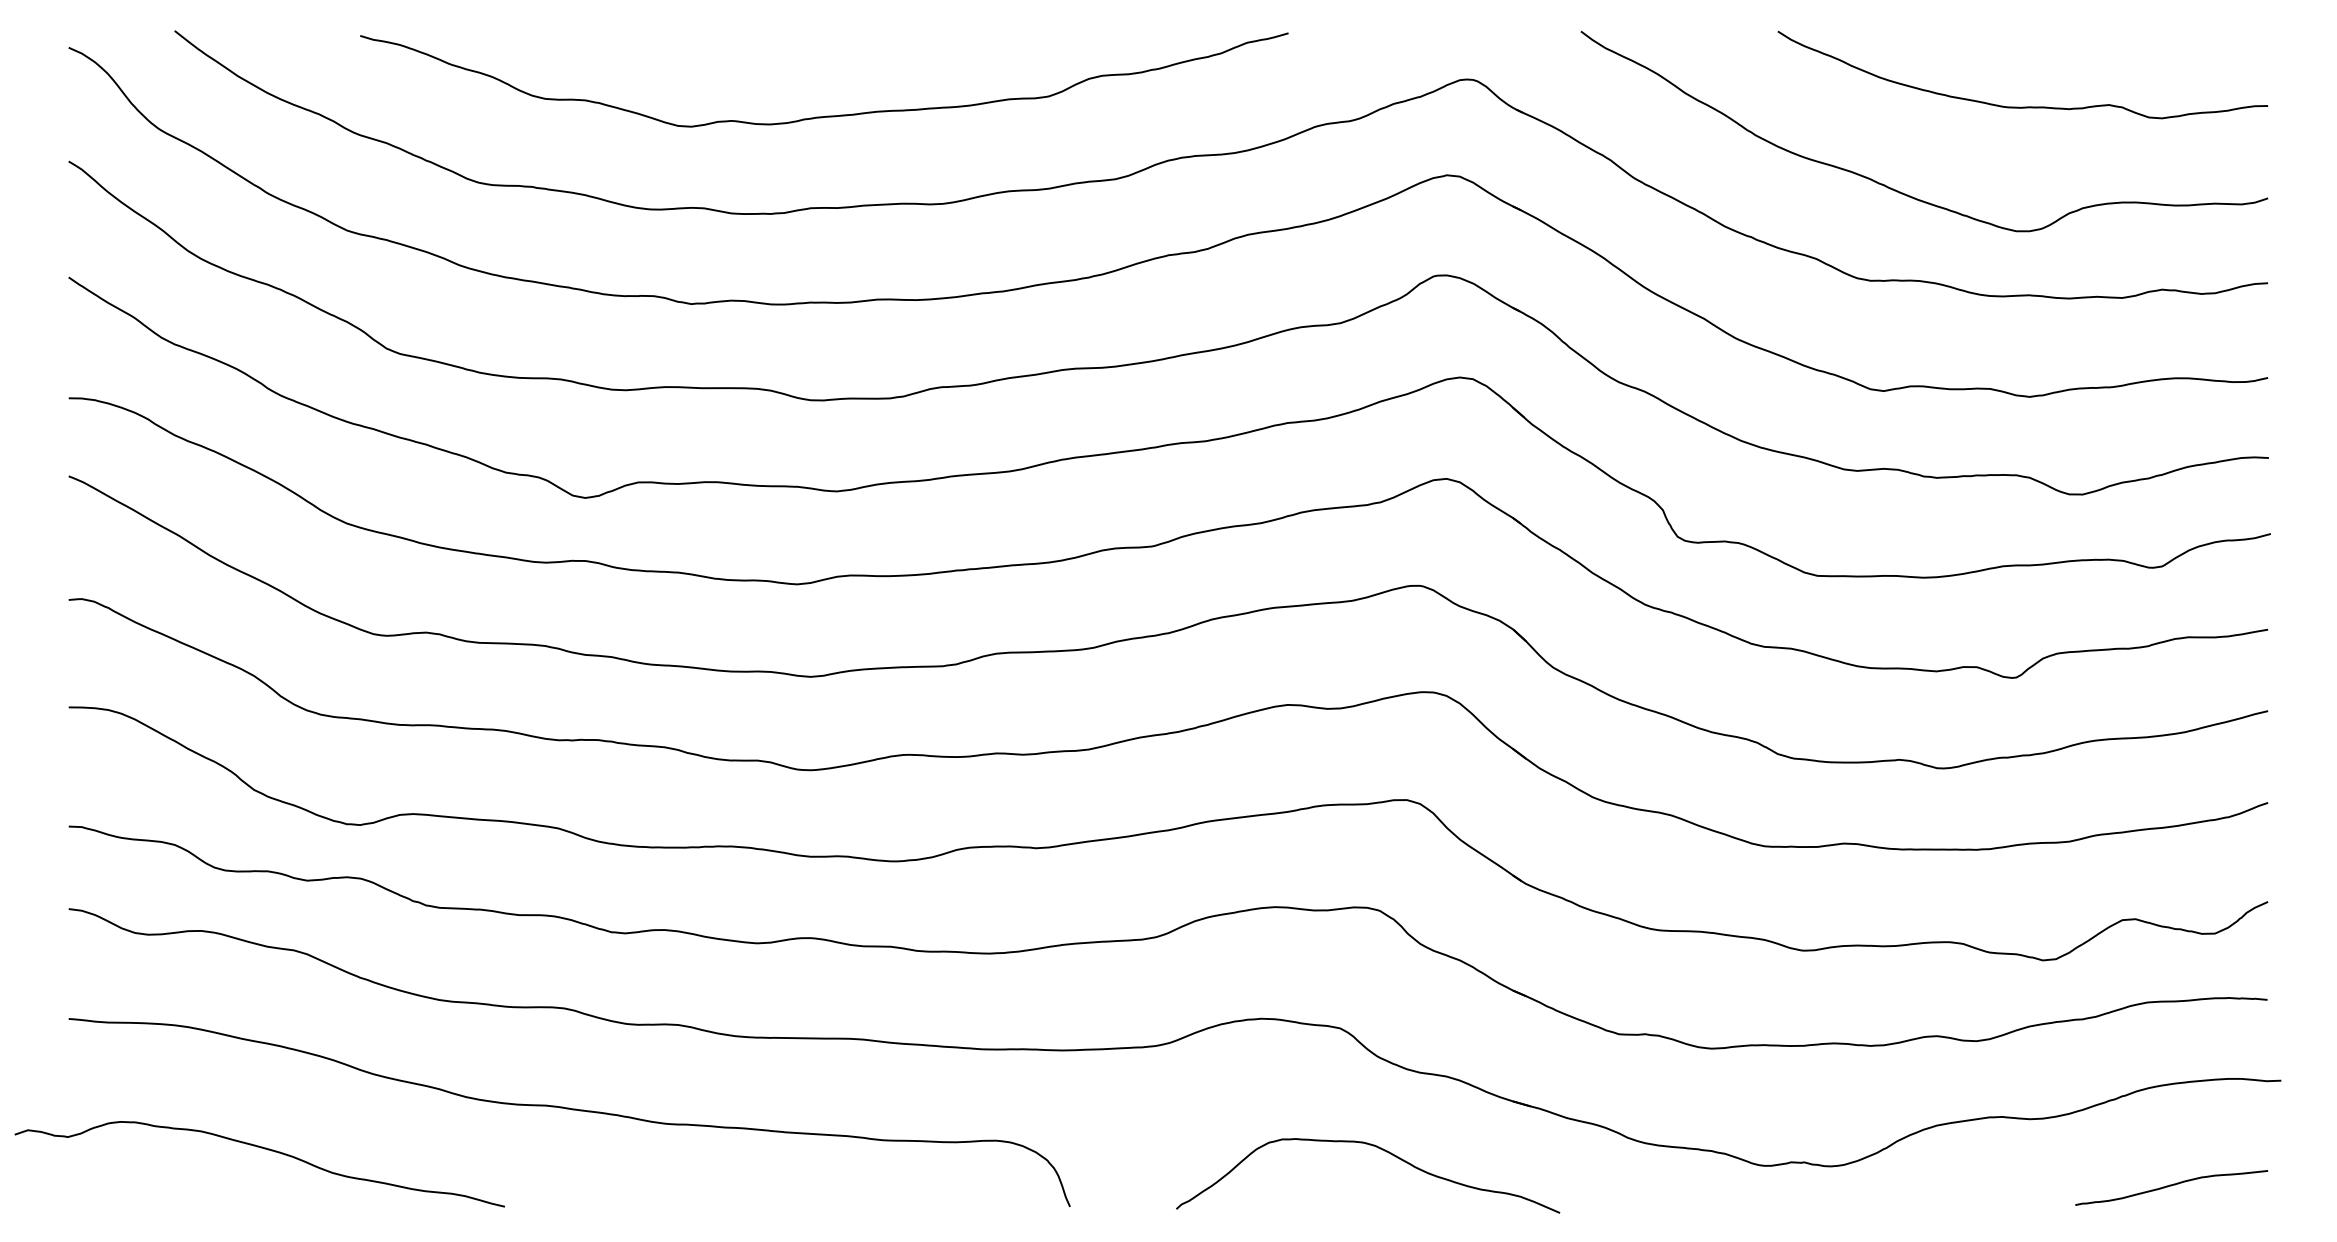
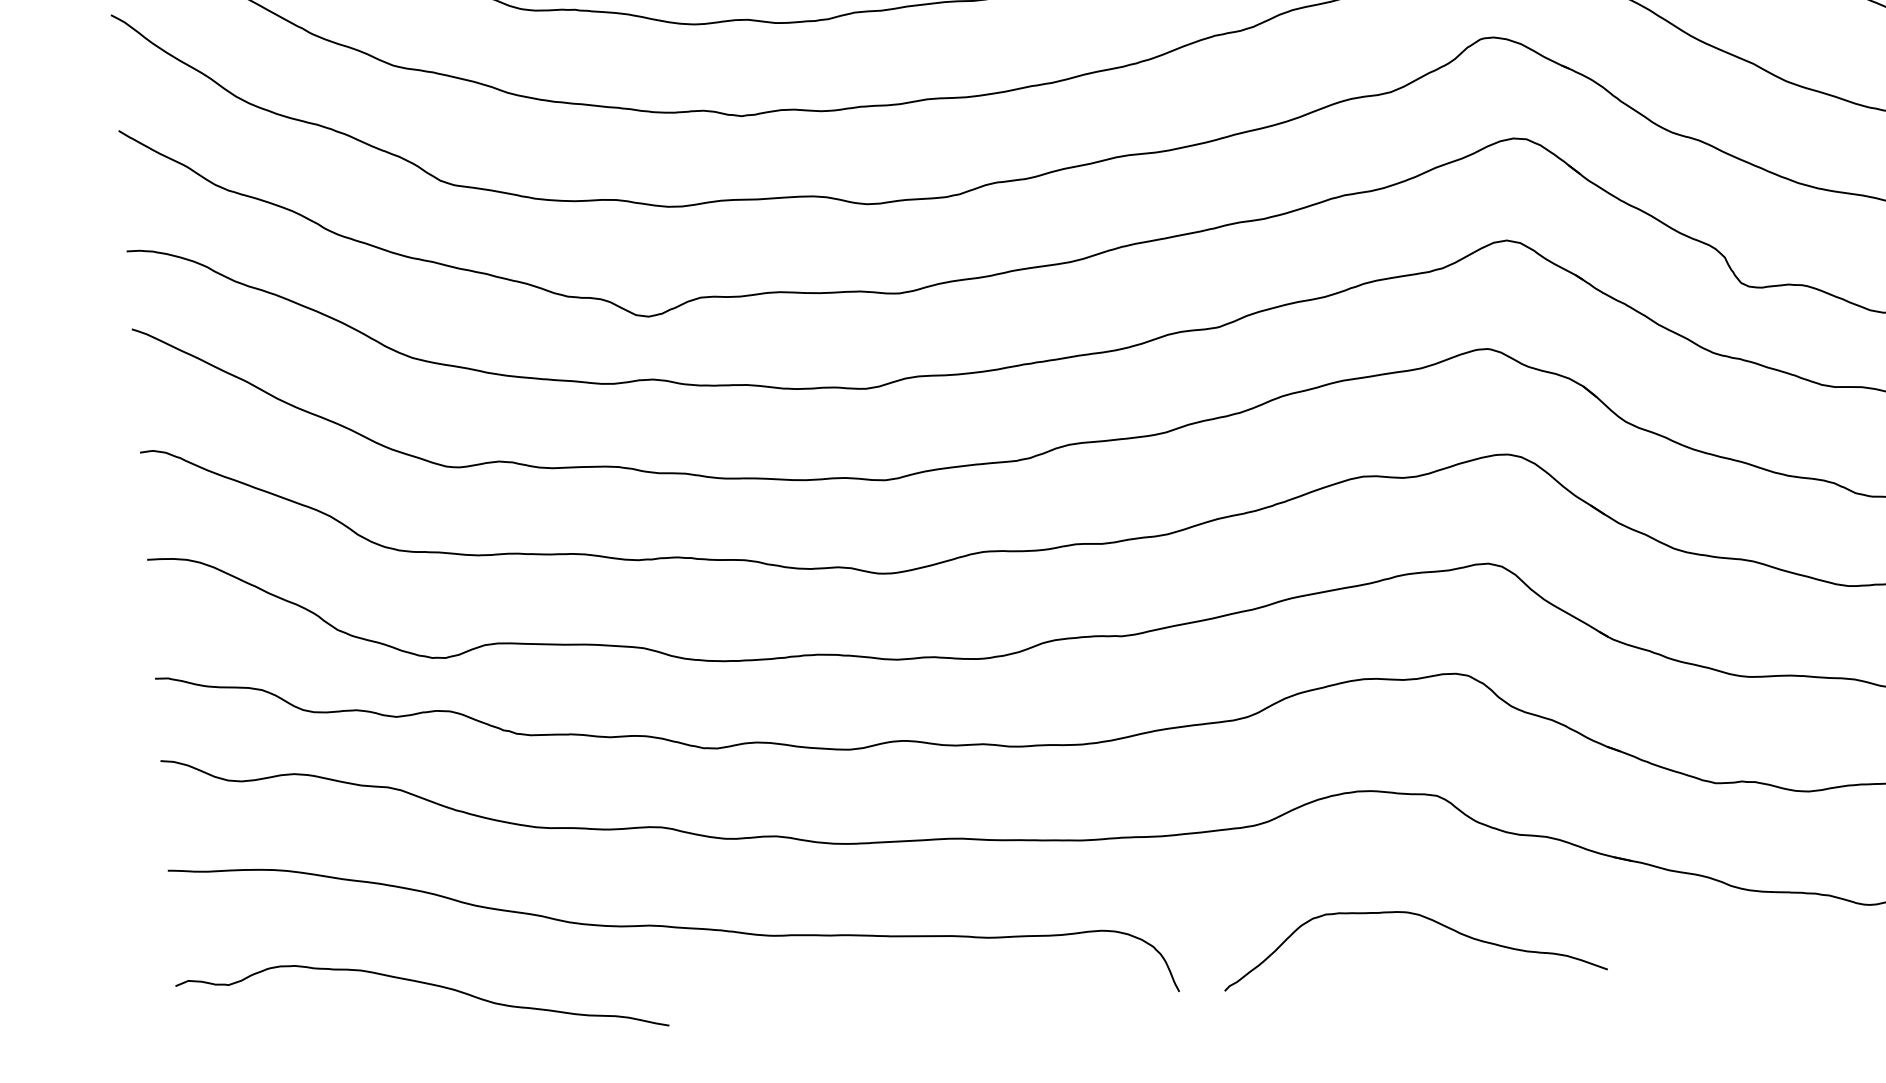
curve: (264, 1149) -> (425, 984), moved
curve: (1380, 1149) -> (1424, 918), moved

